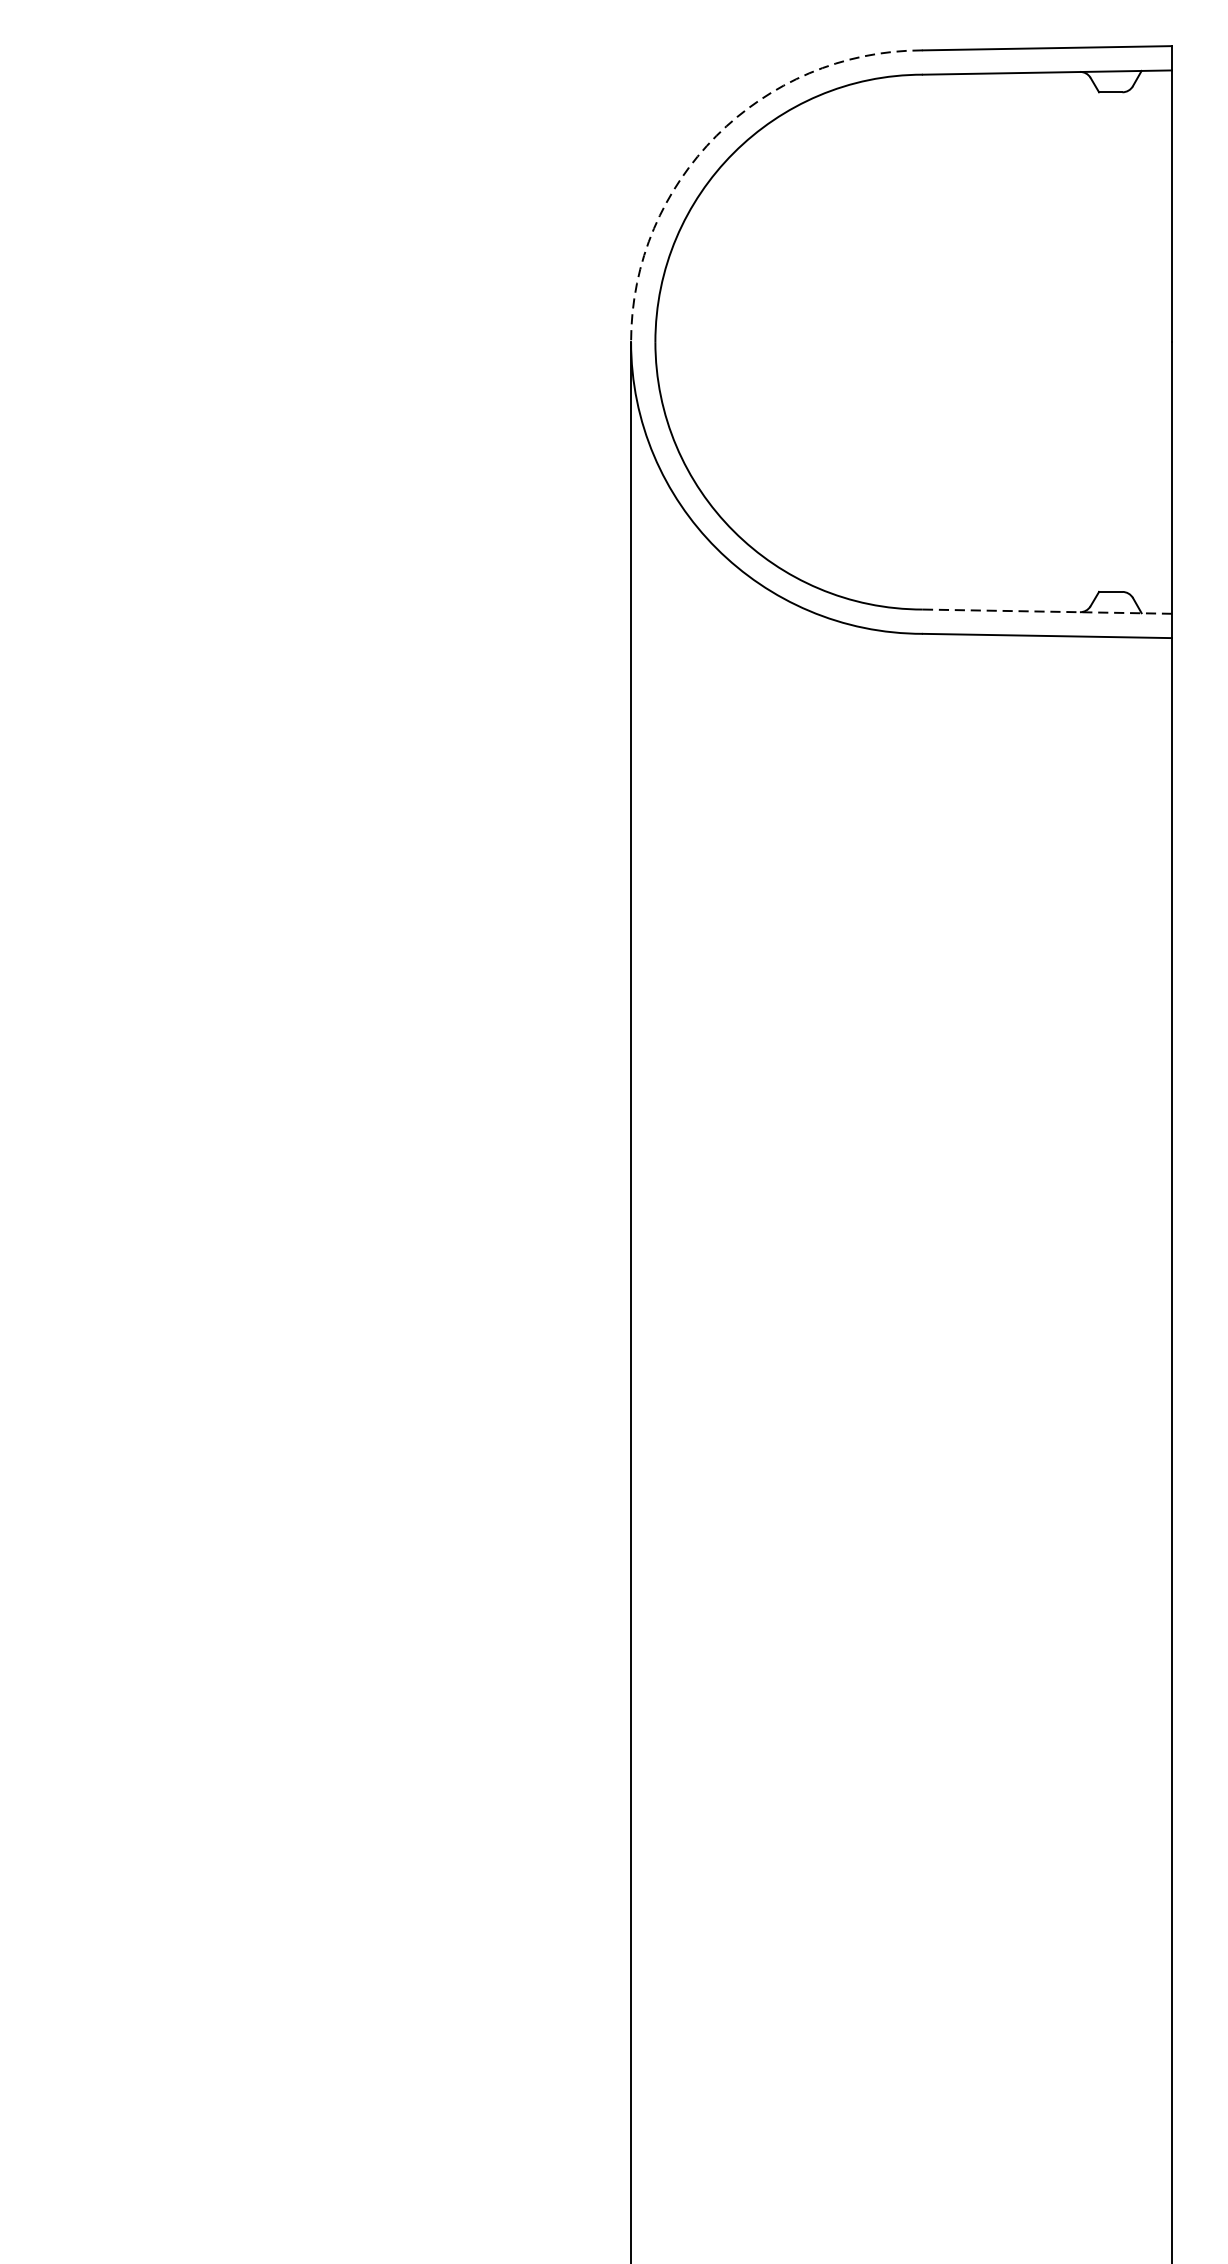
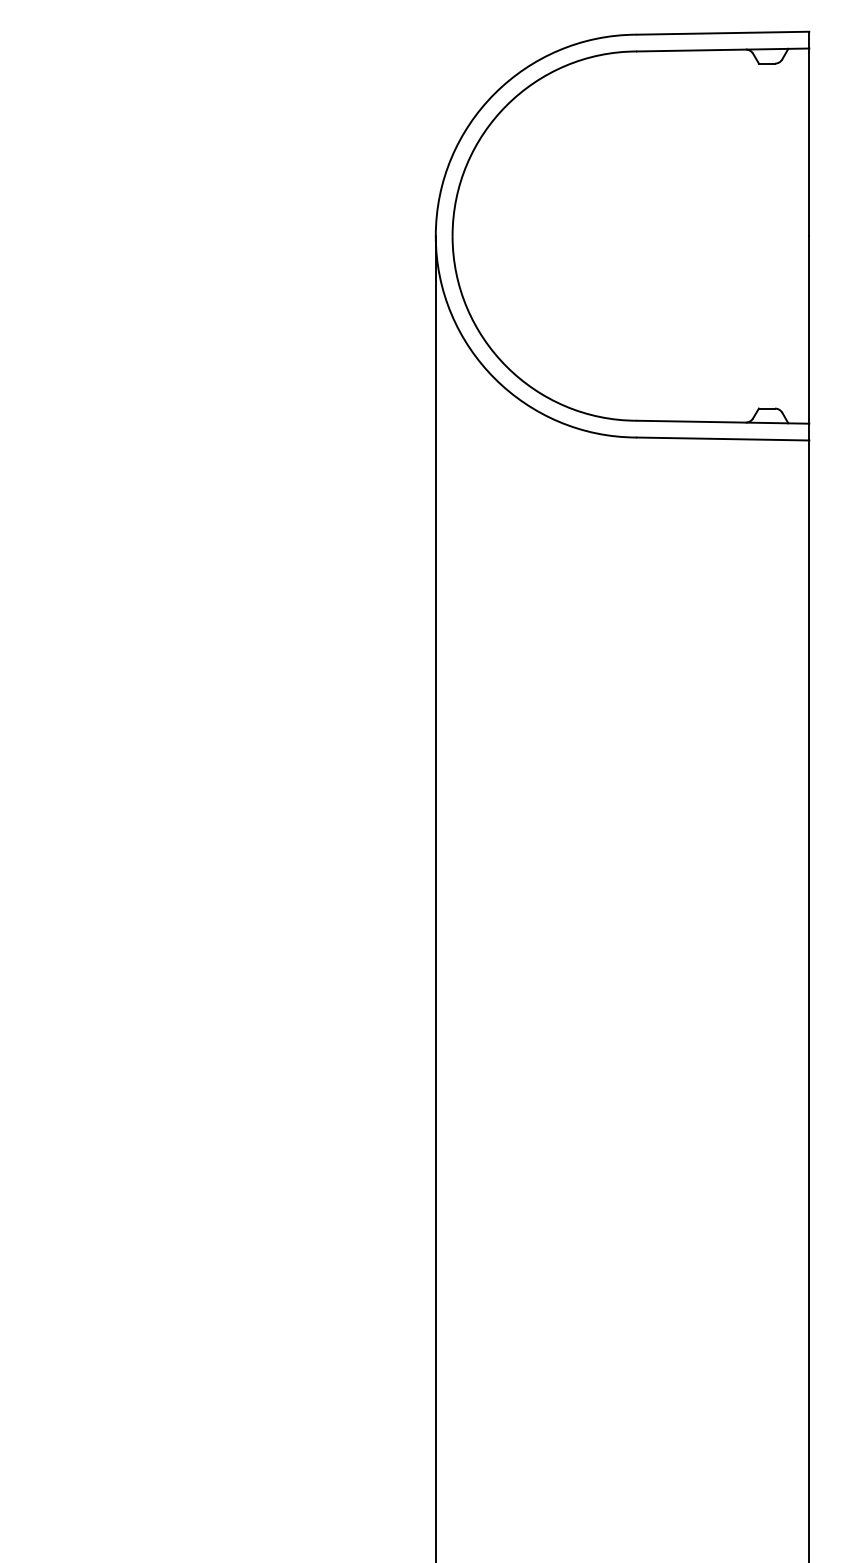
arc: (716, 135) -> (494, 93), dashed -> solid
line: (1046, 612) -> (722, 422), dashed -> solid

